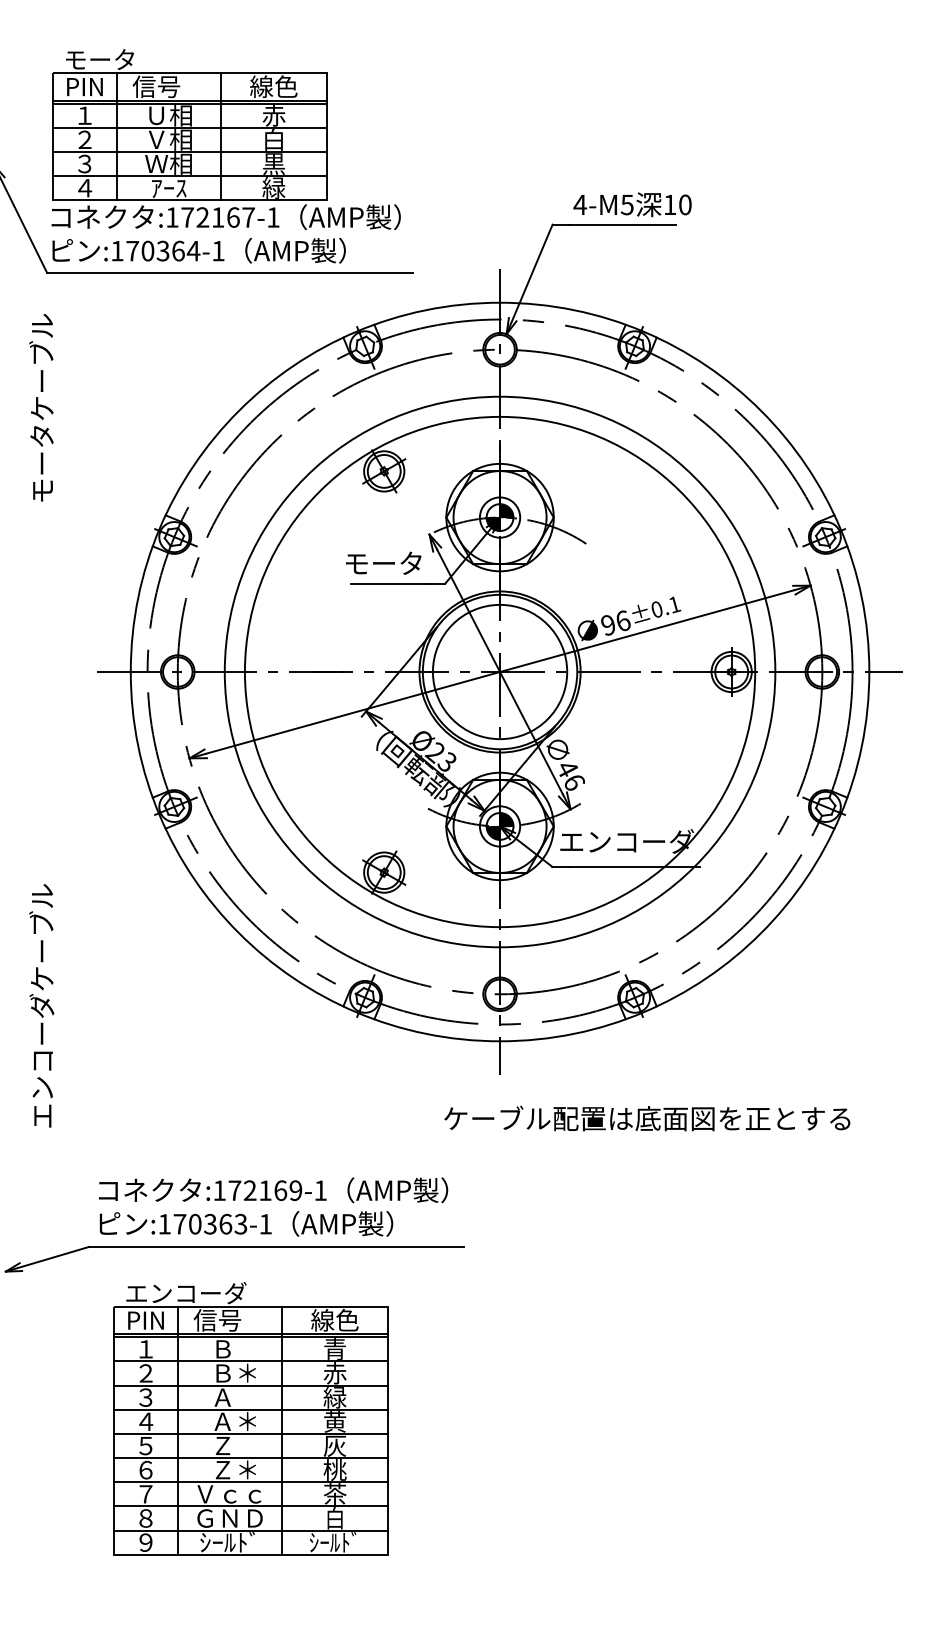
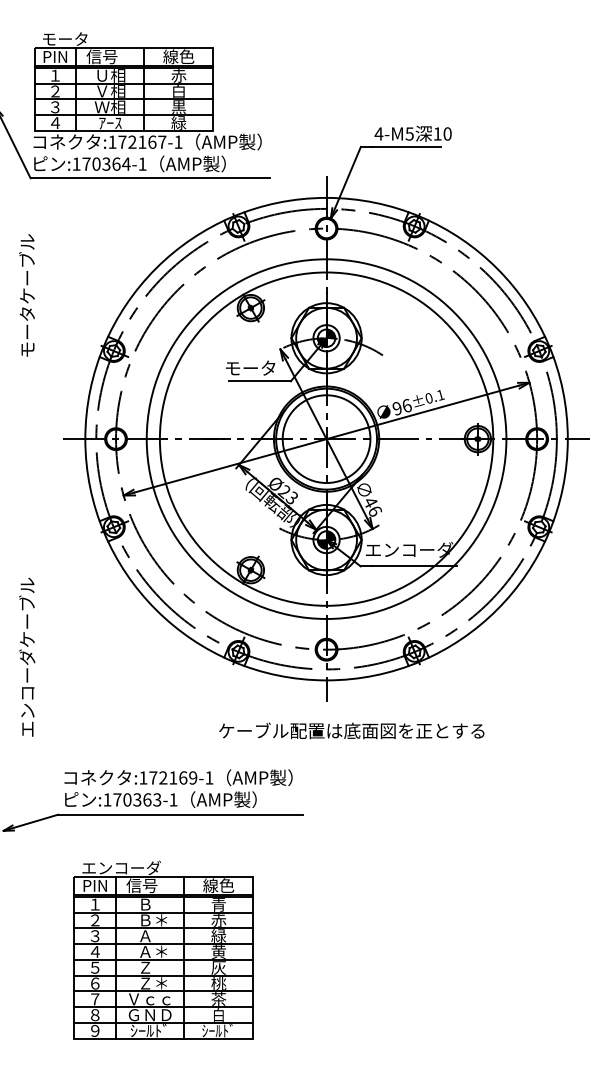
text: (40, 407) -> (26, 295), moved
text: (646, 1117) -> (351, 730), moved
part: (250, 1418) -> (163, 949), moved

